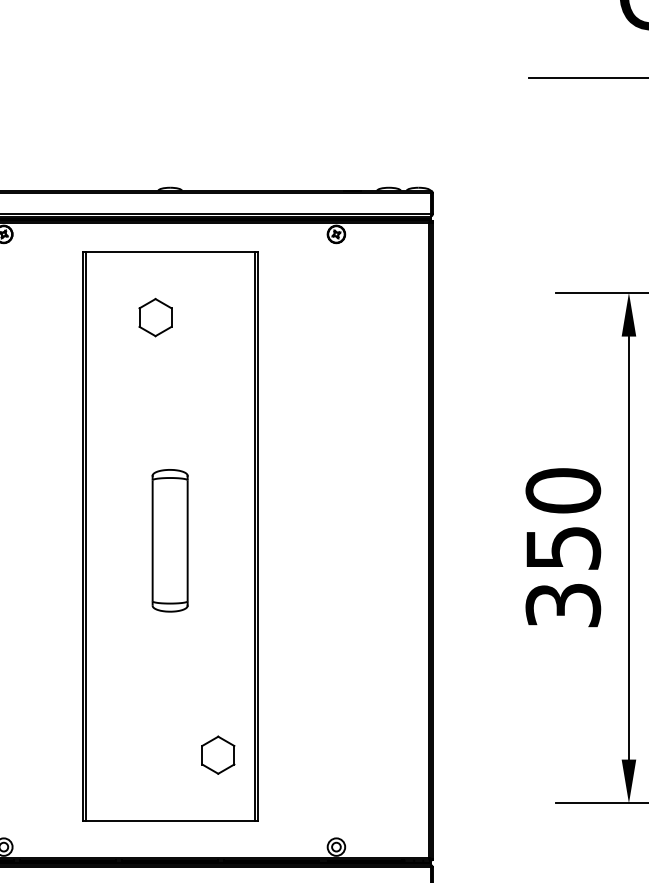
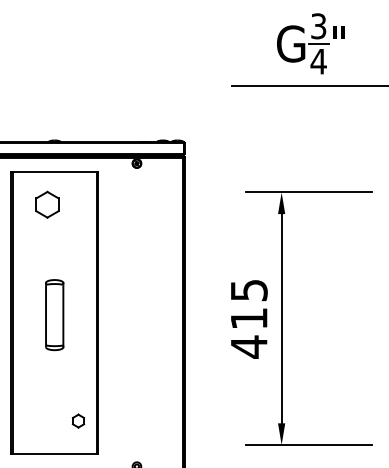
part: (155, 317) -> (47, 204), size x1.4
text: (561, 547) -> (248, 318), 350 -> 415
part: (218, 753) -> (78, 420), size x0.7

